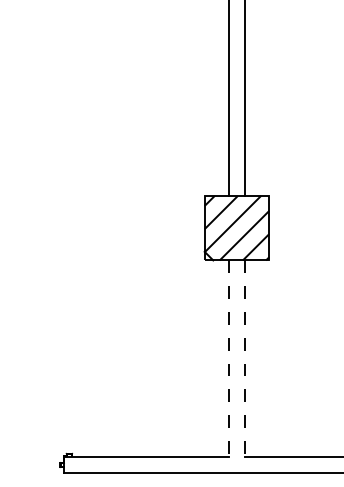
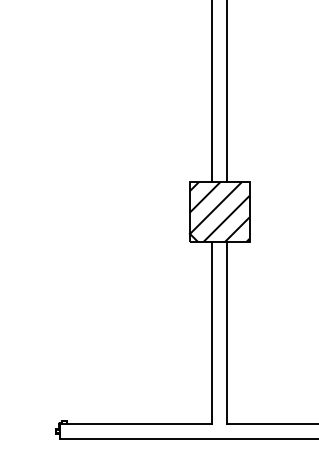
line: (229, 359) -> (212, 333), dashed -> solid
line: (245, 359) -> (227, 333), dashed -> solid

